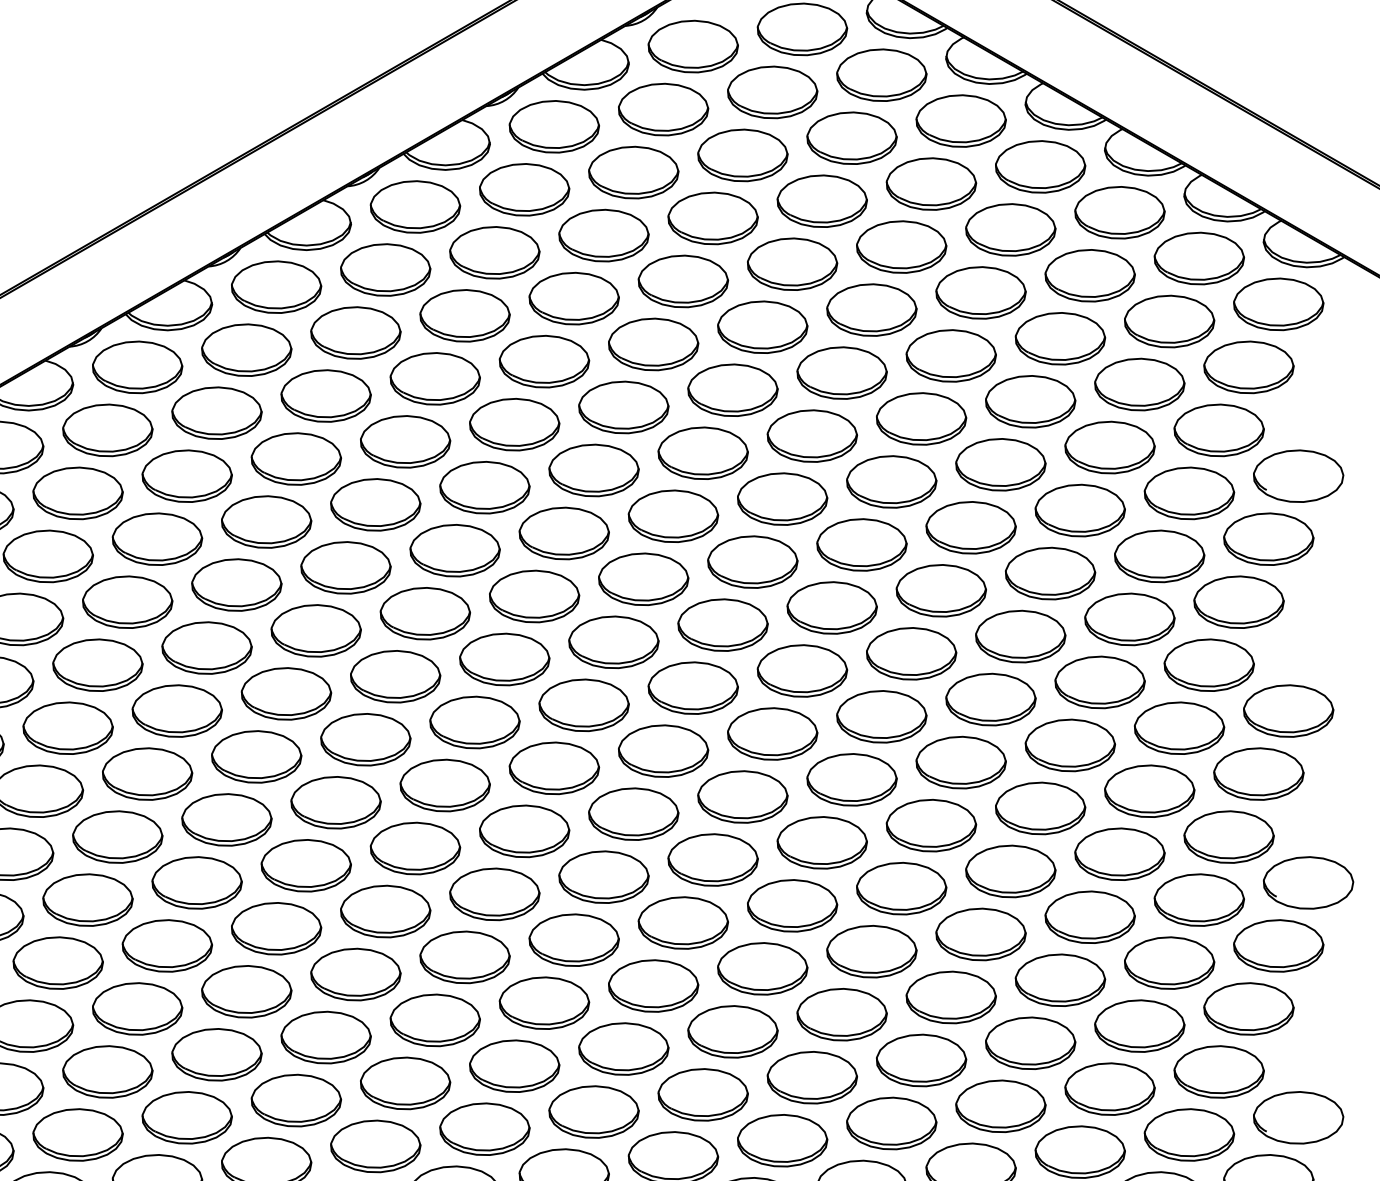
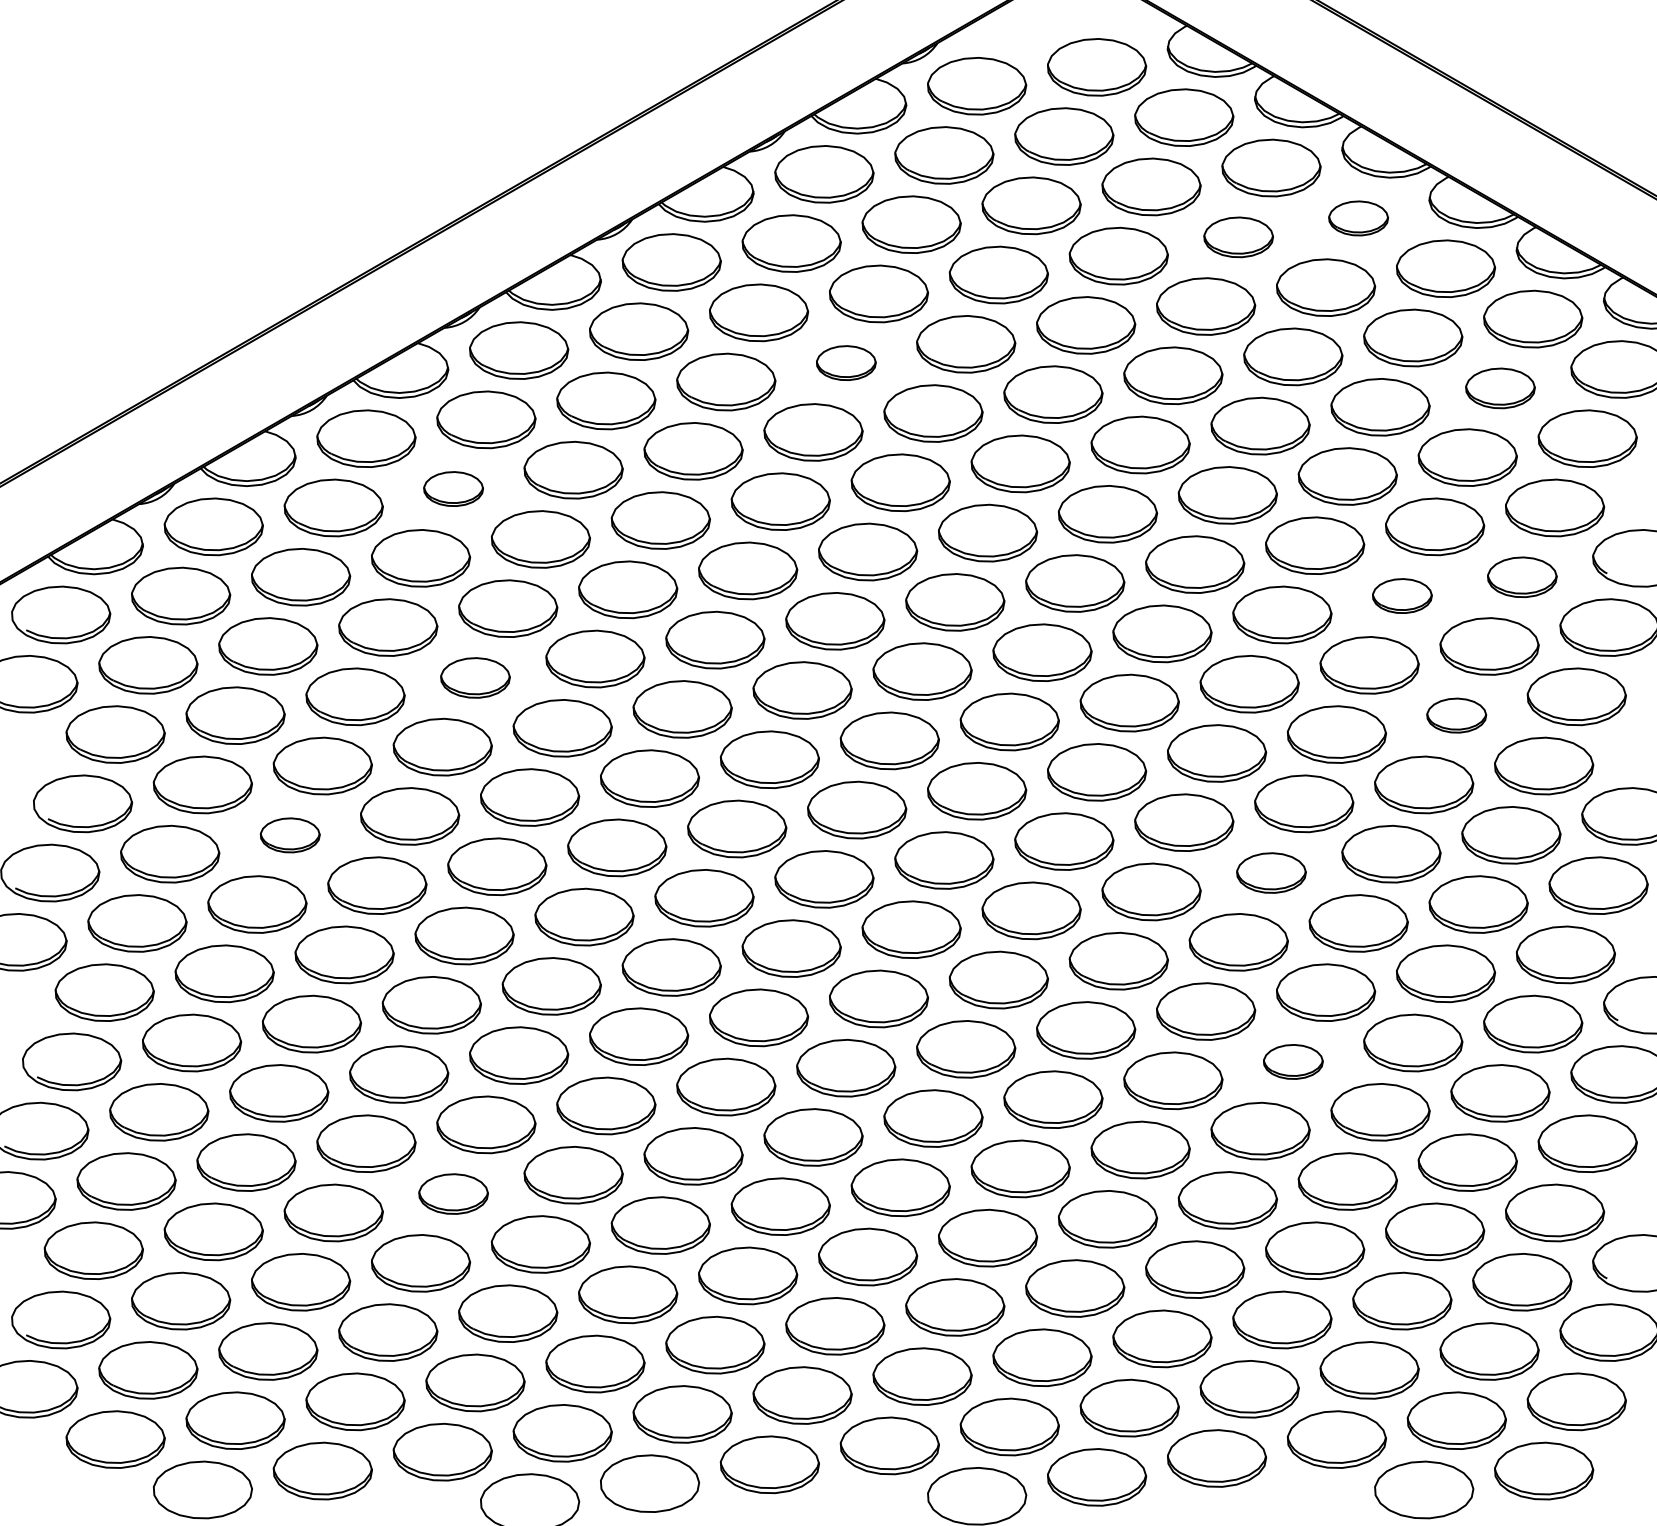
part: (1040, 166) -> (1358, 218), size x0.6
part: (931, 184) -> (1238, 237), size x0.7
part: (574, 298) -> (846, 362), size x0.6
part: (1169, 321) -> (1500, 388), size x0.7
part: (216, 412) -> (453, 488), size x0.6
part: (1189, 493) -> (1522, 577), size x0.7
part: (1080, 510) -> (1402, 595), size x0.6
part: (236, 584) -> (475, 677), size x0.7
part: (1129, 619) -> (1456, 715), size x0.6
part: (68, 728) -> (290, 835), size x0.6
part: (961, 762) -> (1271, 872), size x0.7
part: (981, 934) -> (1293, 1061), size x0.6
part: (216, 1054) -> (453, 1193), size x0.7

